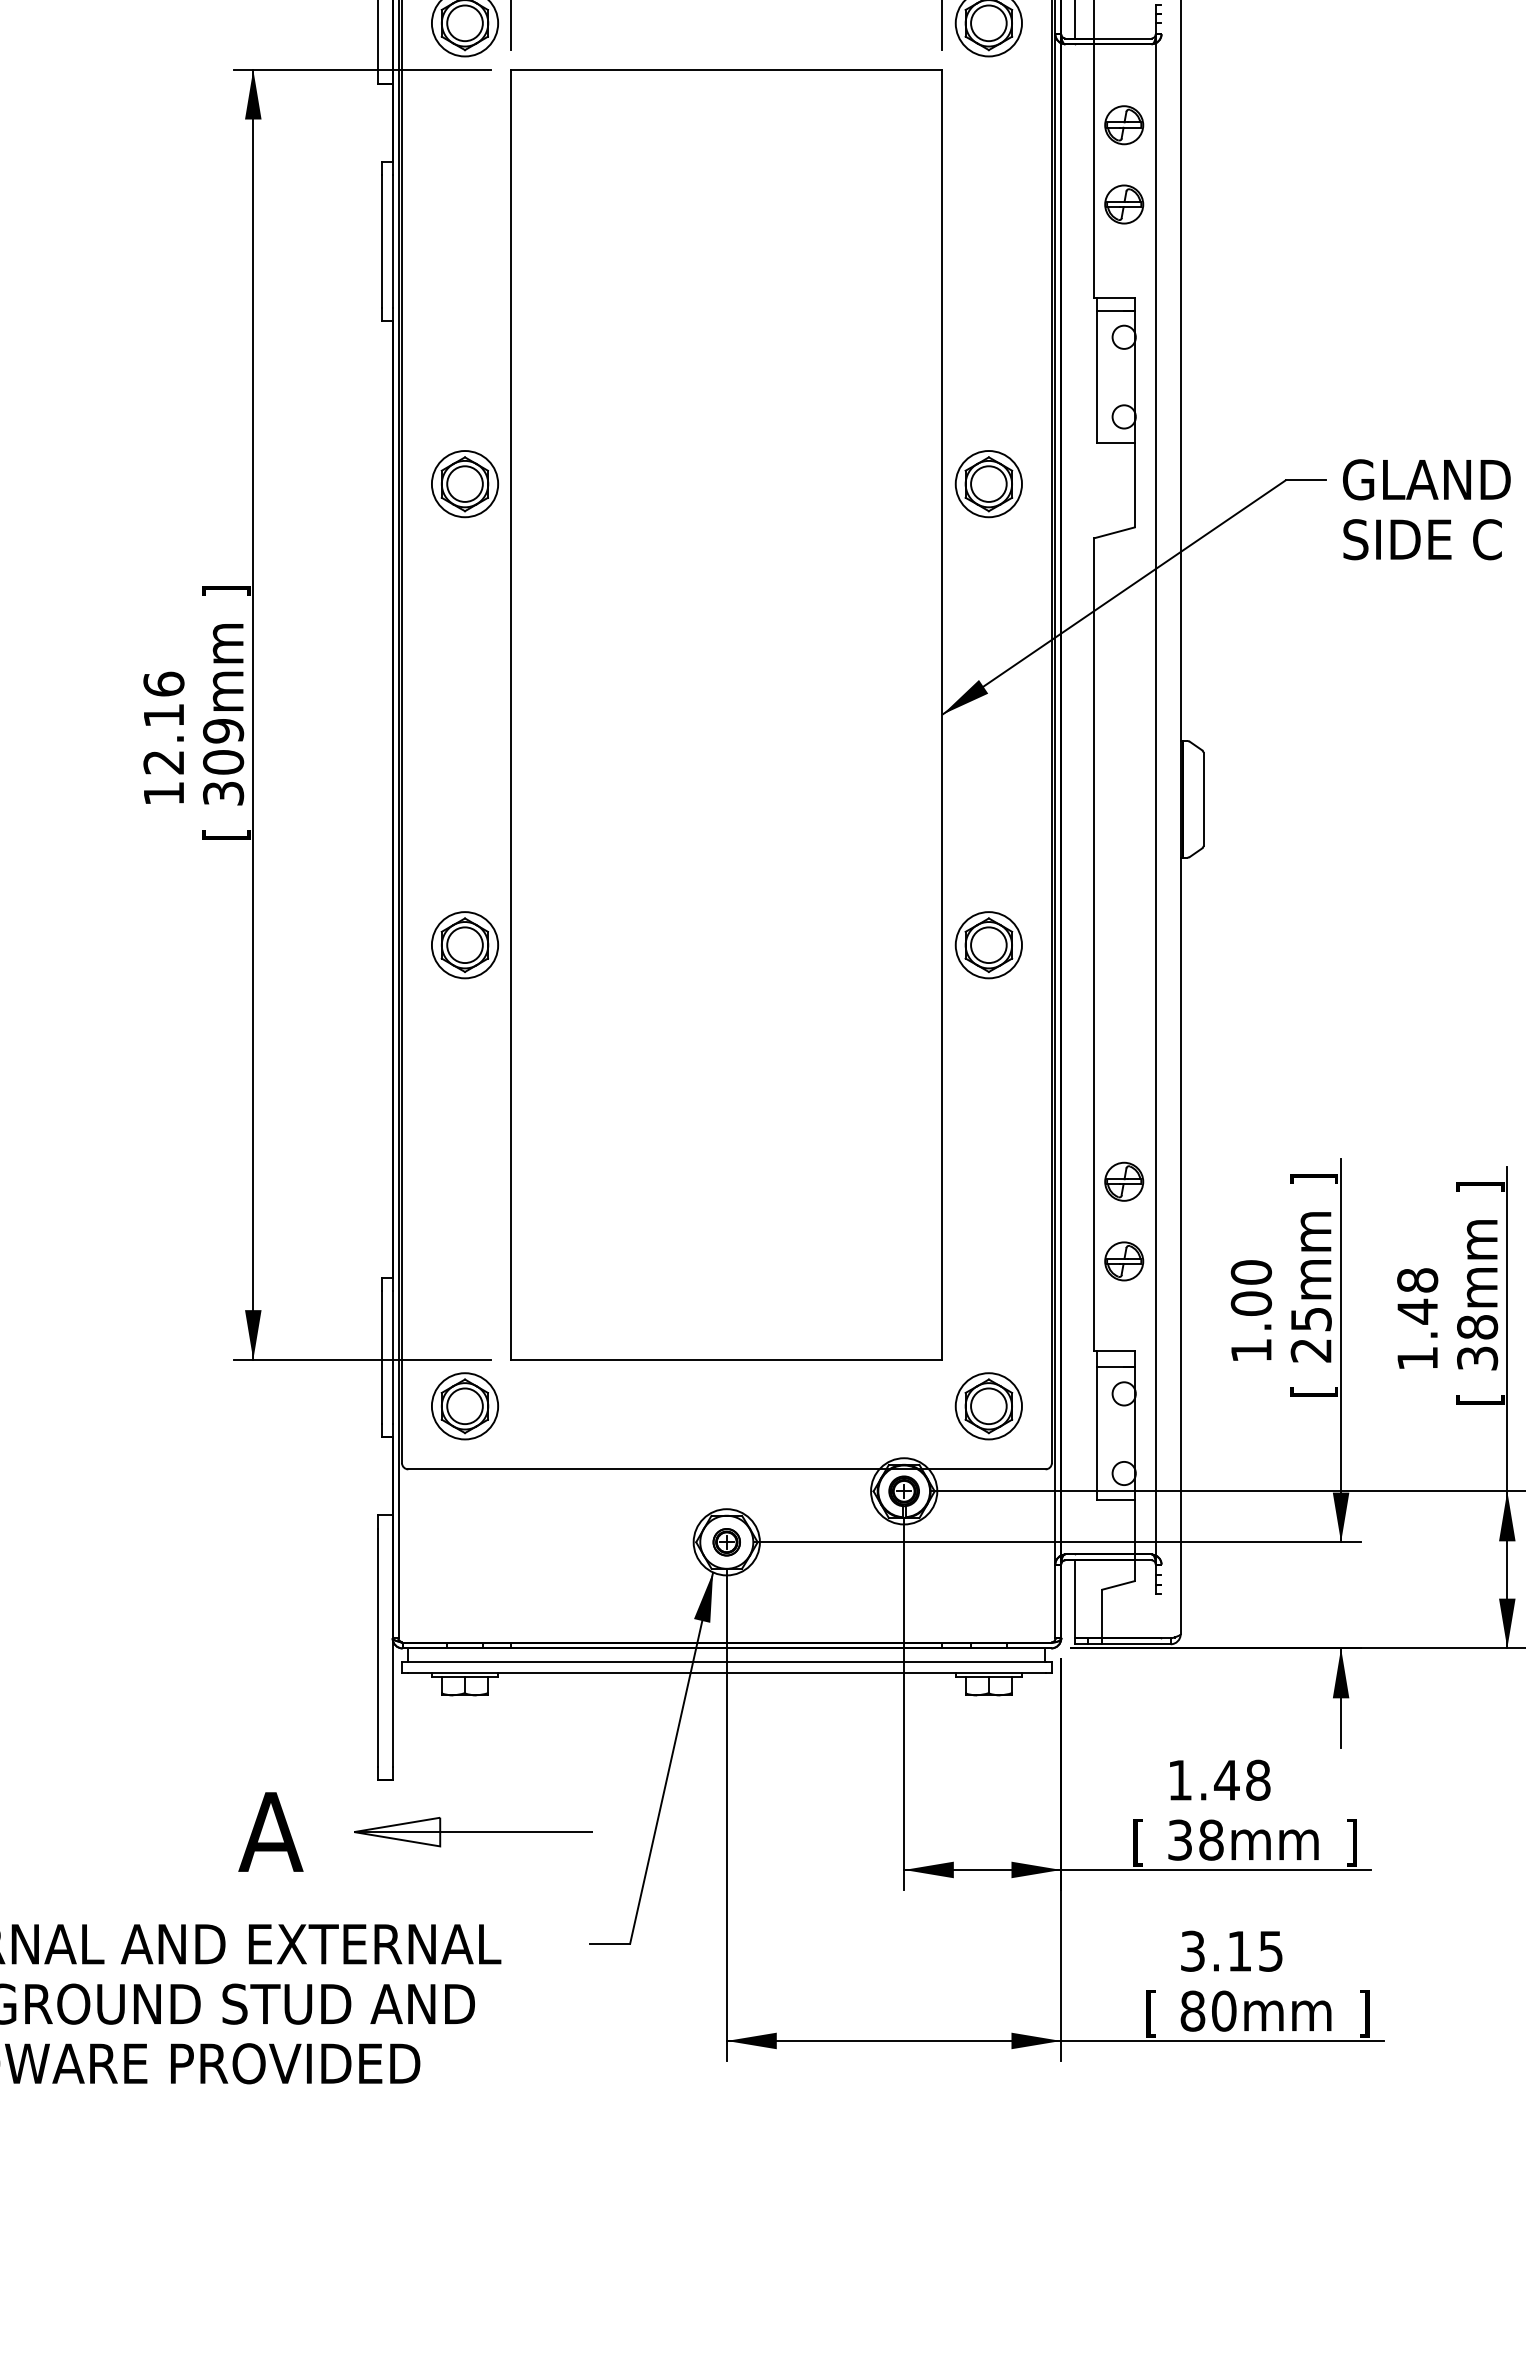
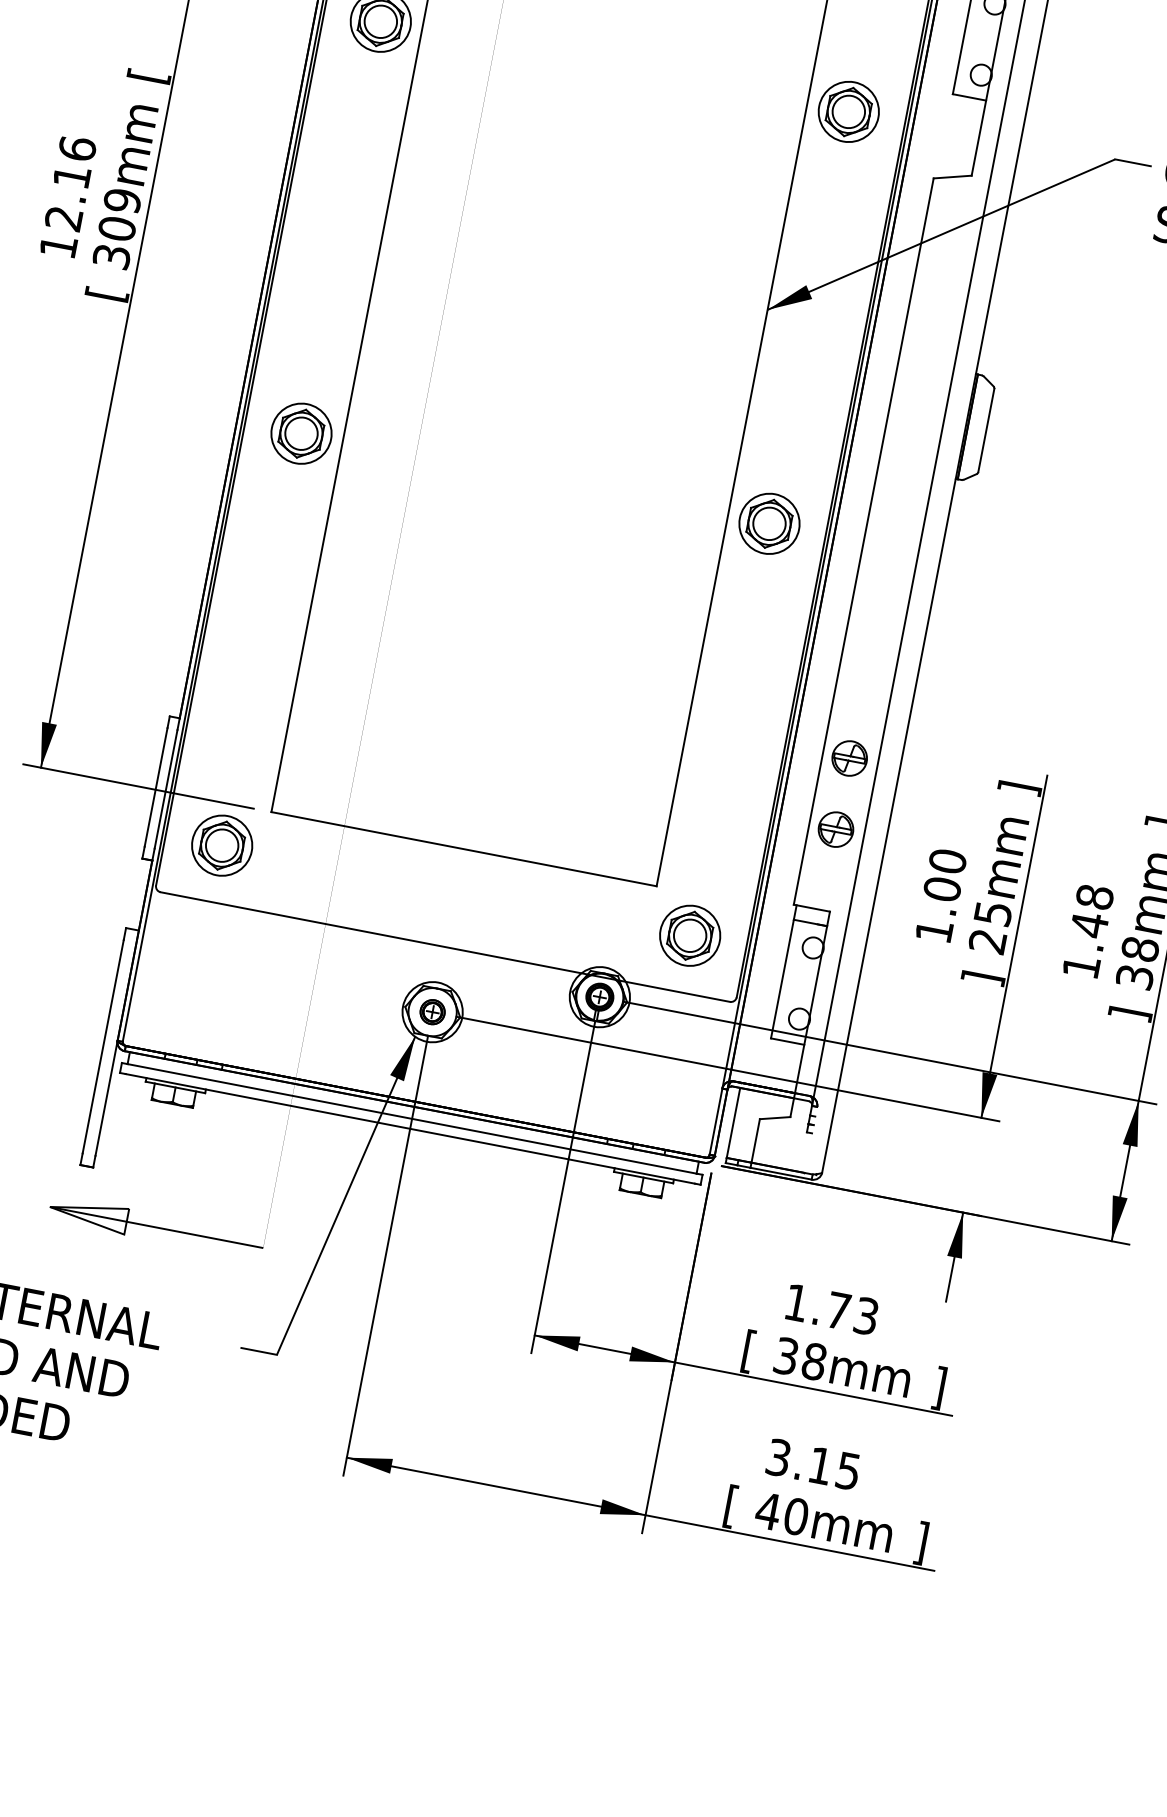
text: (226, 590) -> (149, 75), ] -> [
text: (1314, 1391) -> (983, 978), [ -> ]
text: (1480, 1399) -> (1130, 1014), [ -> ]
text: (1242, 1779) -> (852, 1312), 1.48 -> 1.73
text: (1192, 2010) -> (768, 1510), 80mm -> 40mm

